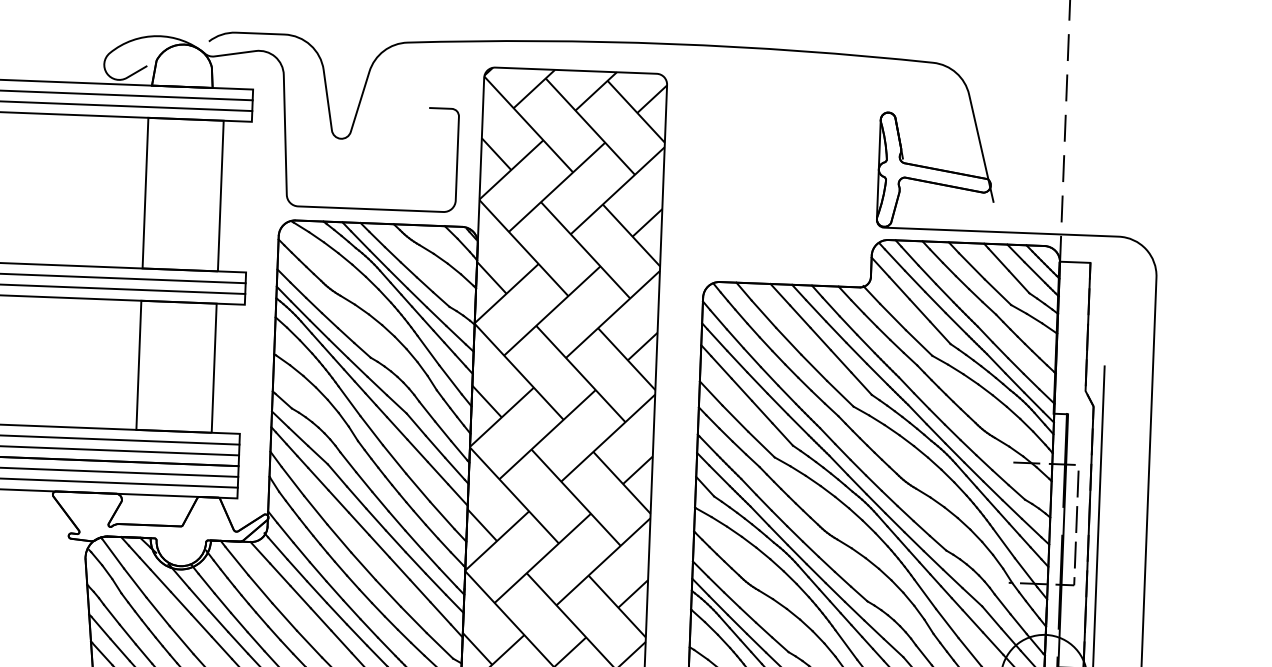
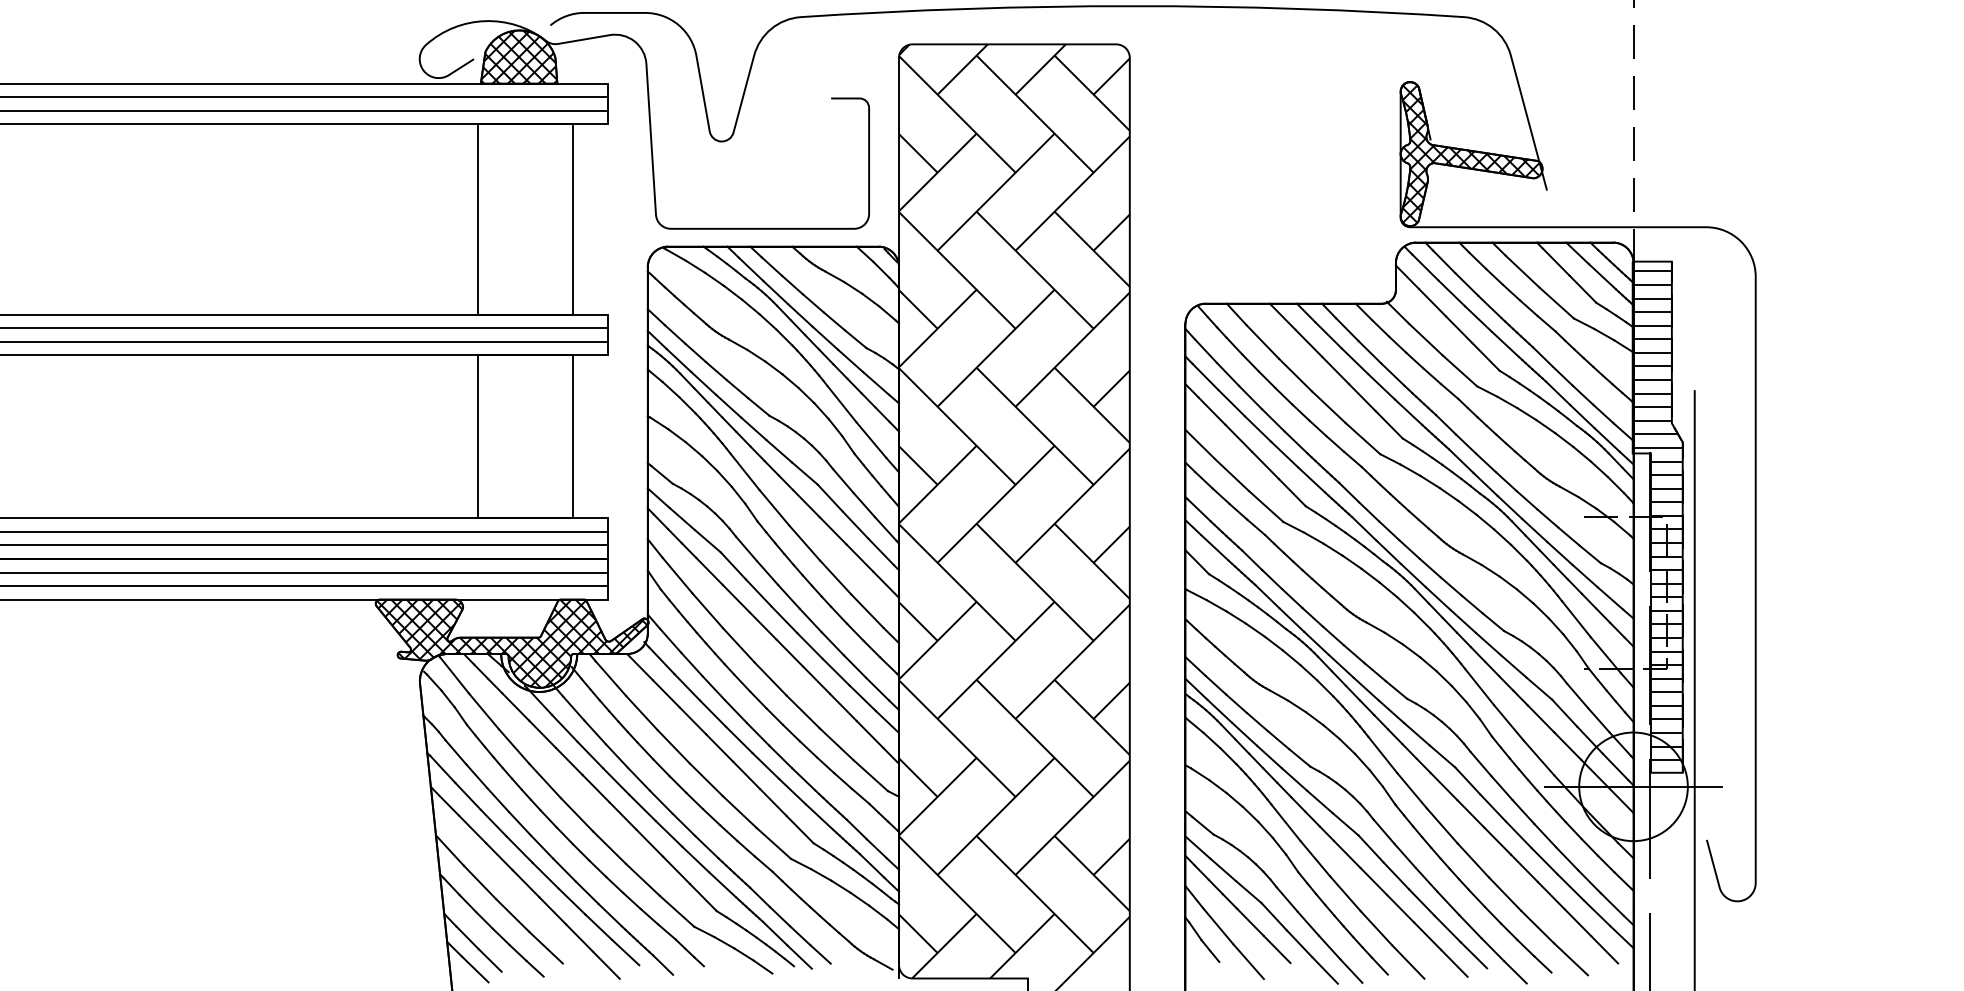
hatch: (183, 65) -> (519, 56), added
hatch: (934, 171) -> (1471, 153), added
hatch: (1071, 463) -> (1657, 515), added
hatch: (160, 530) -> (512, 643), added

